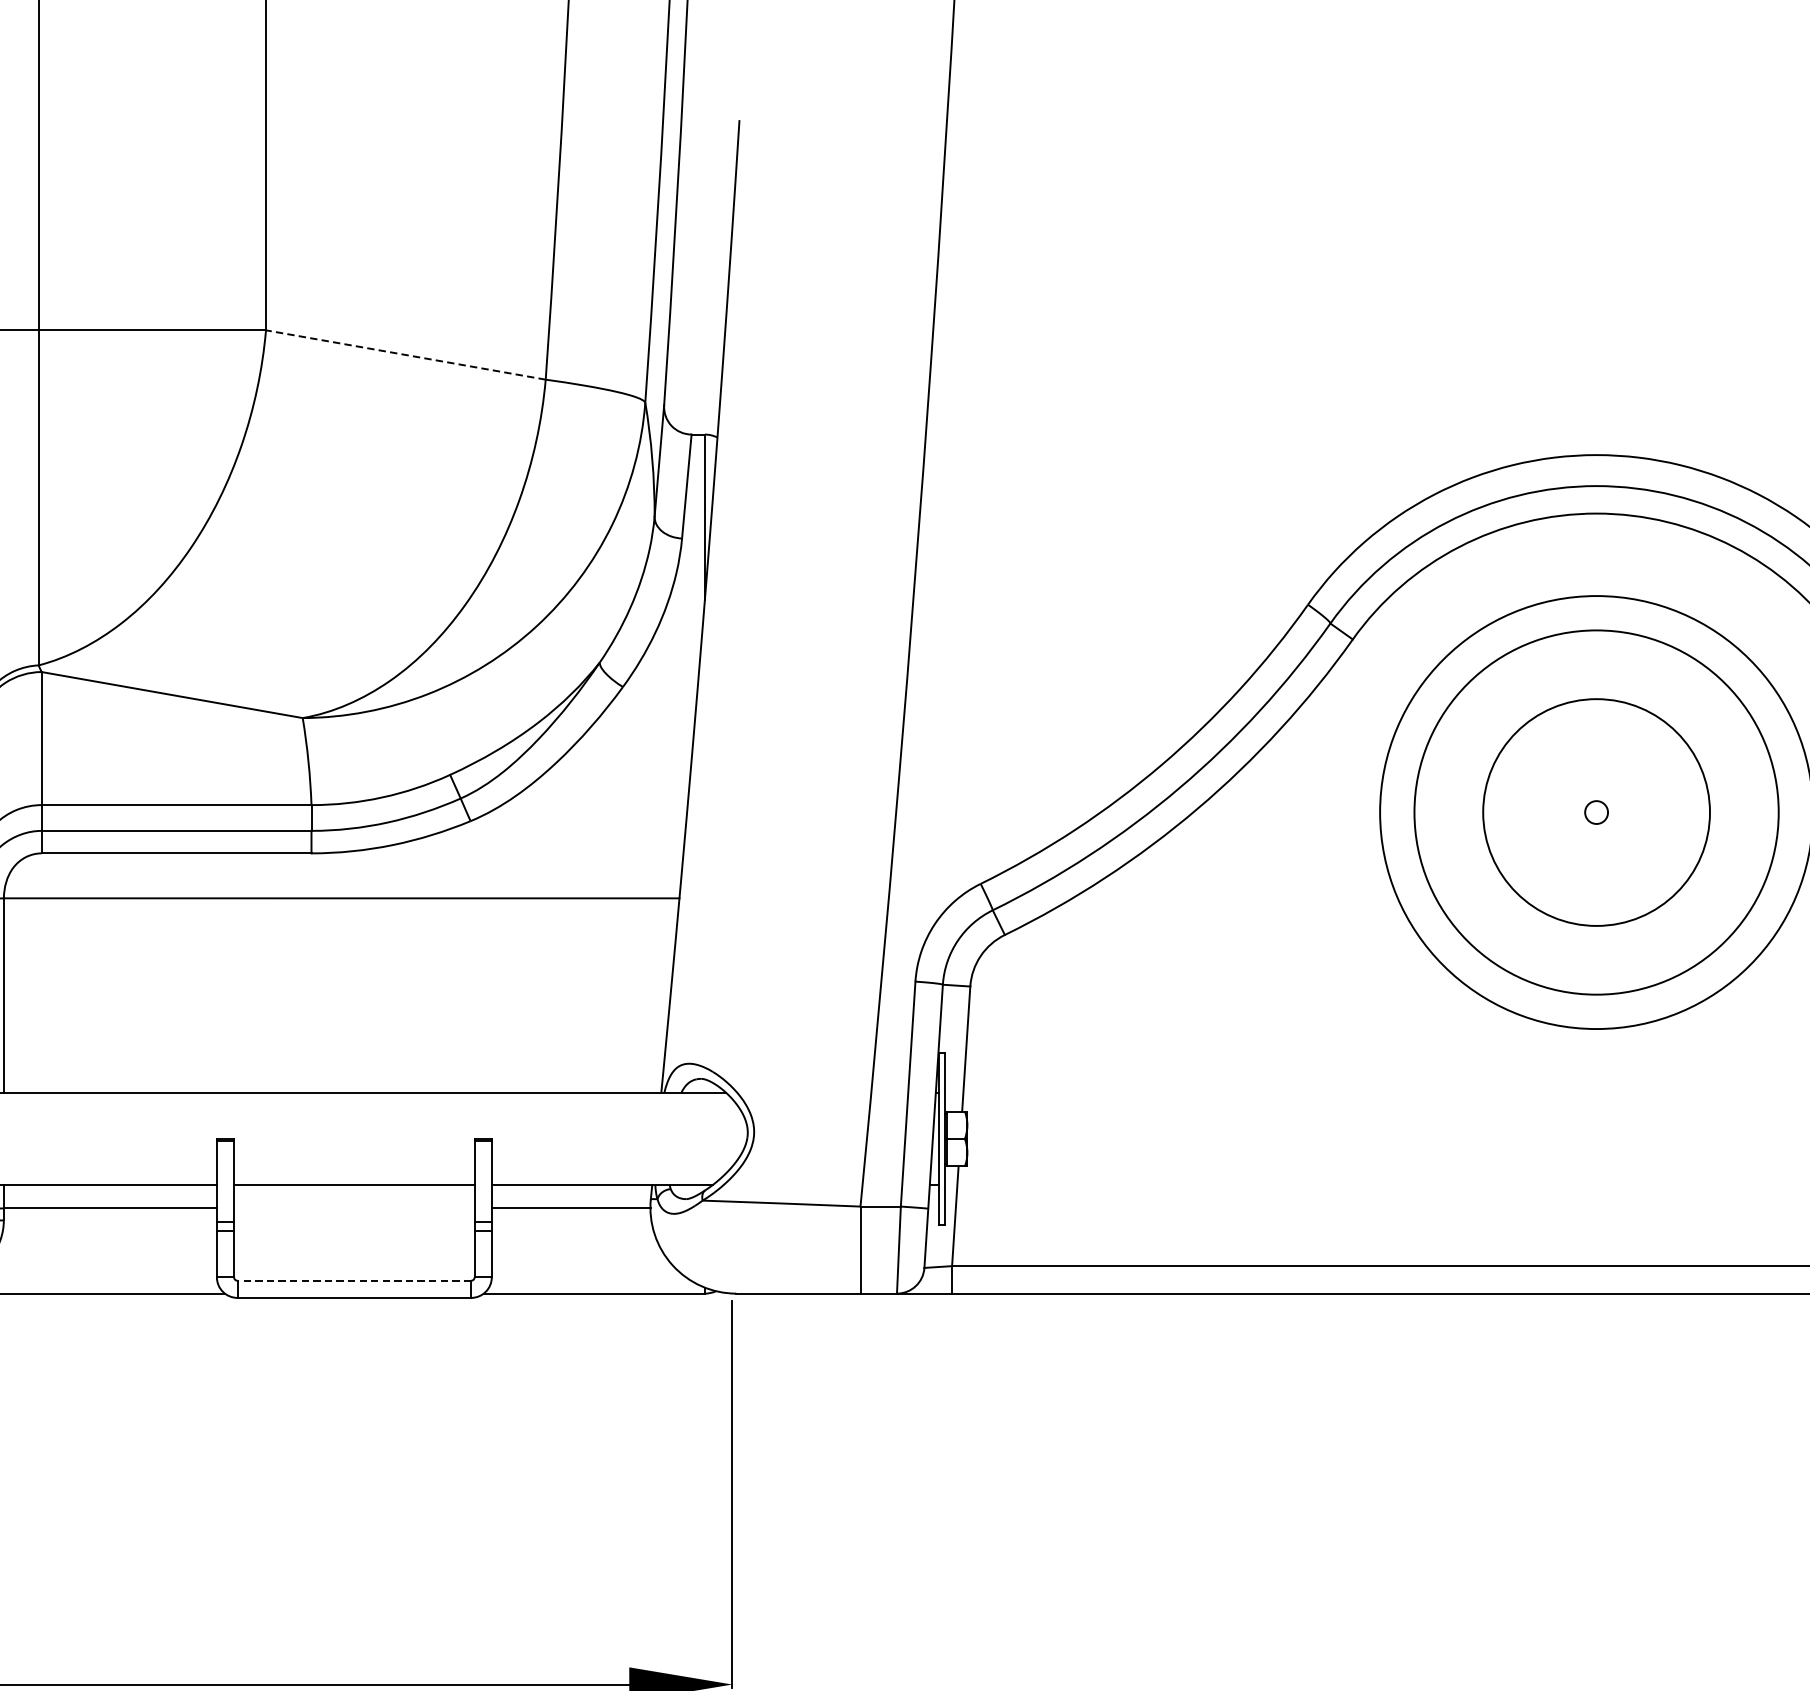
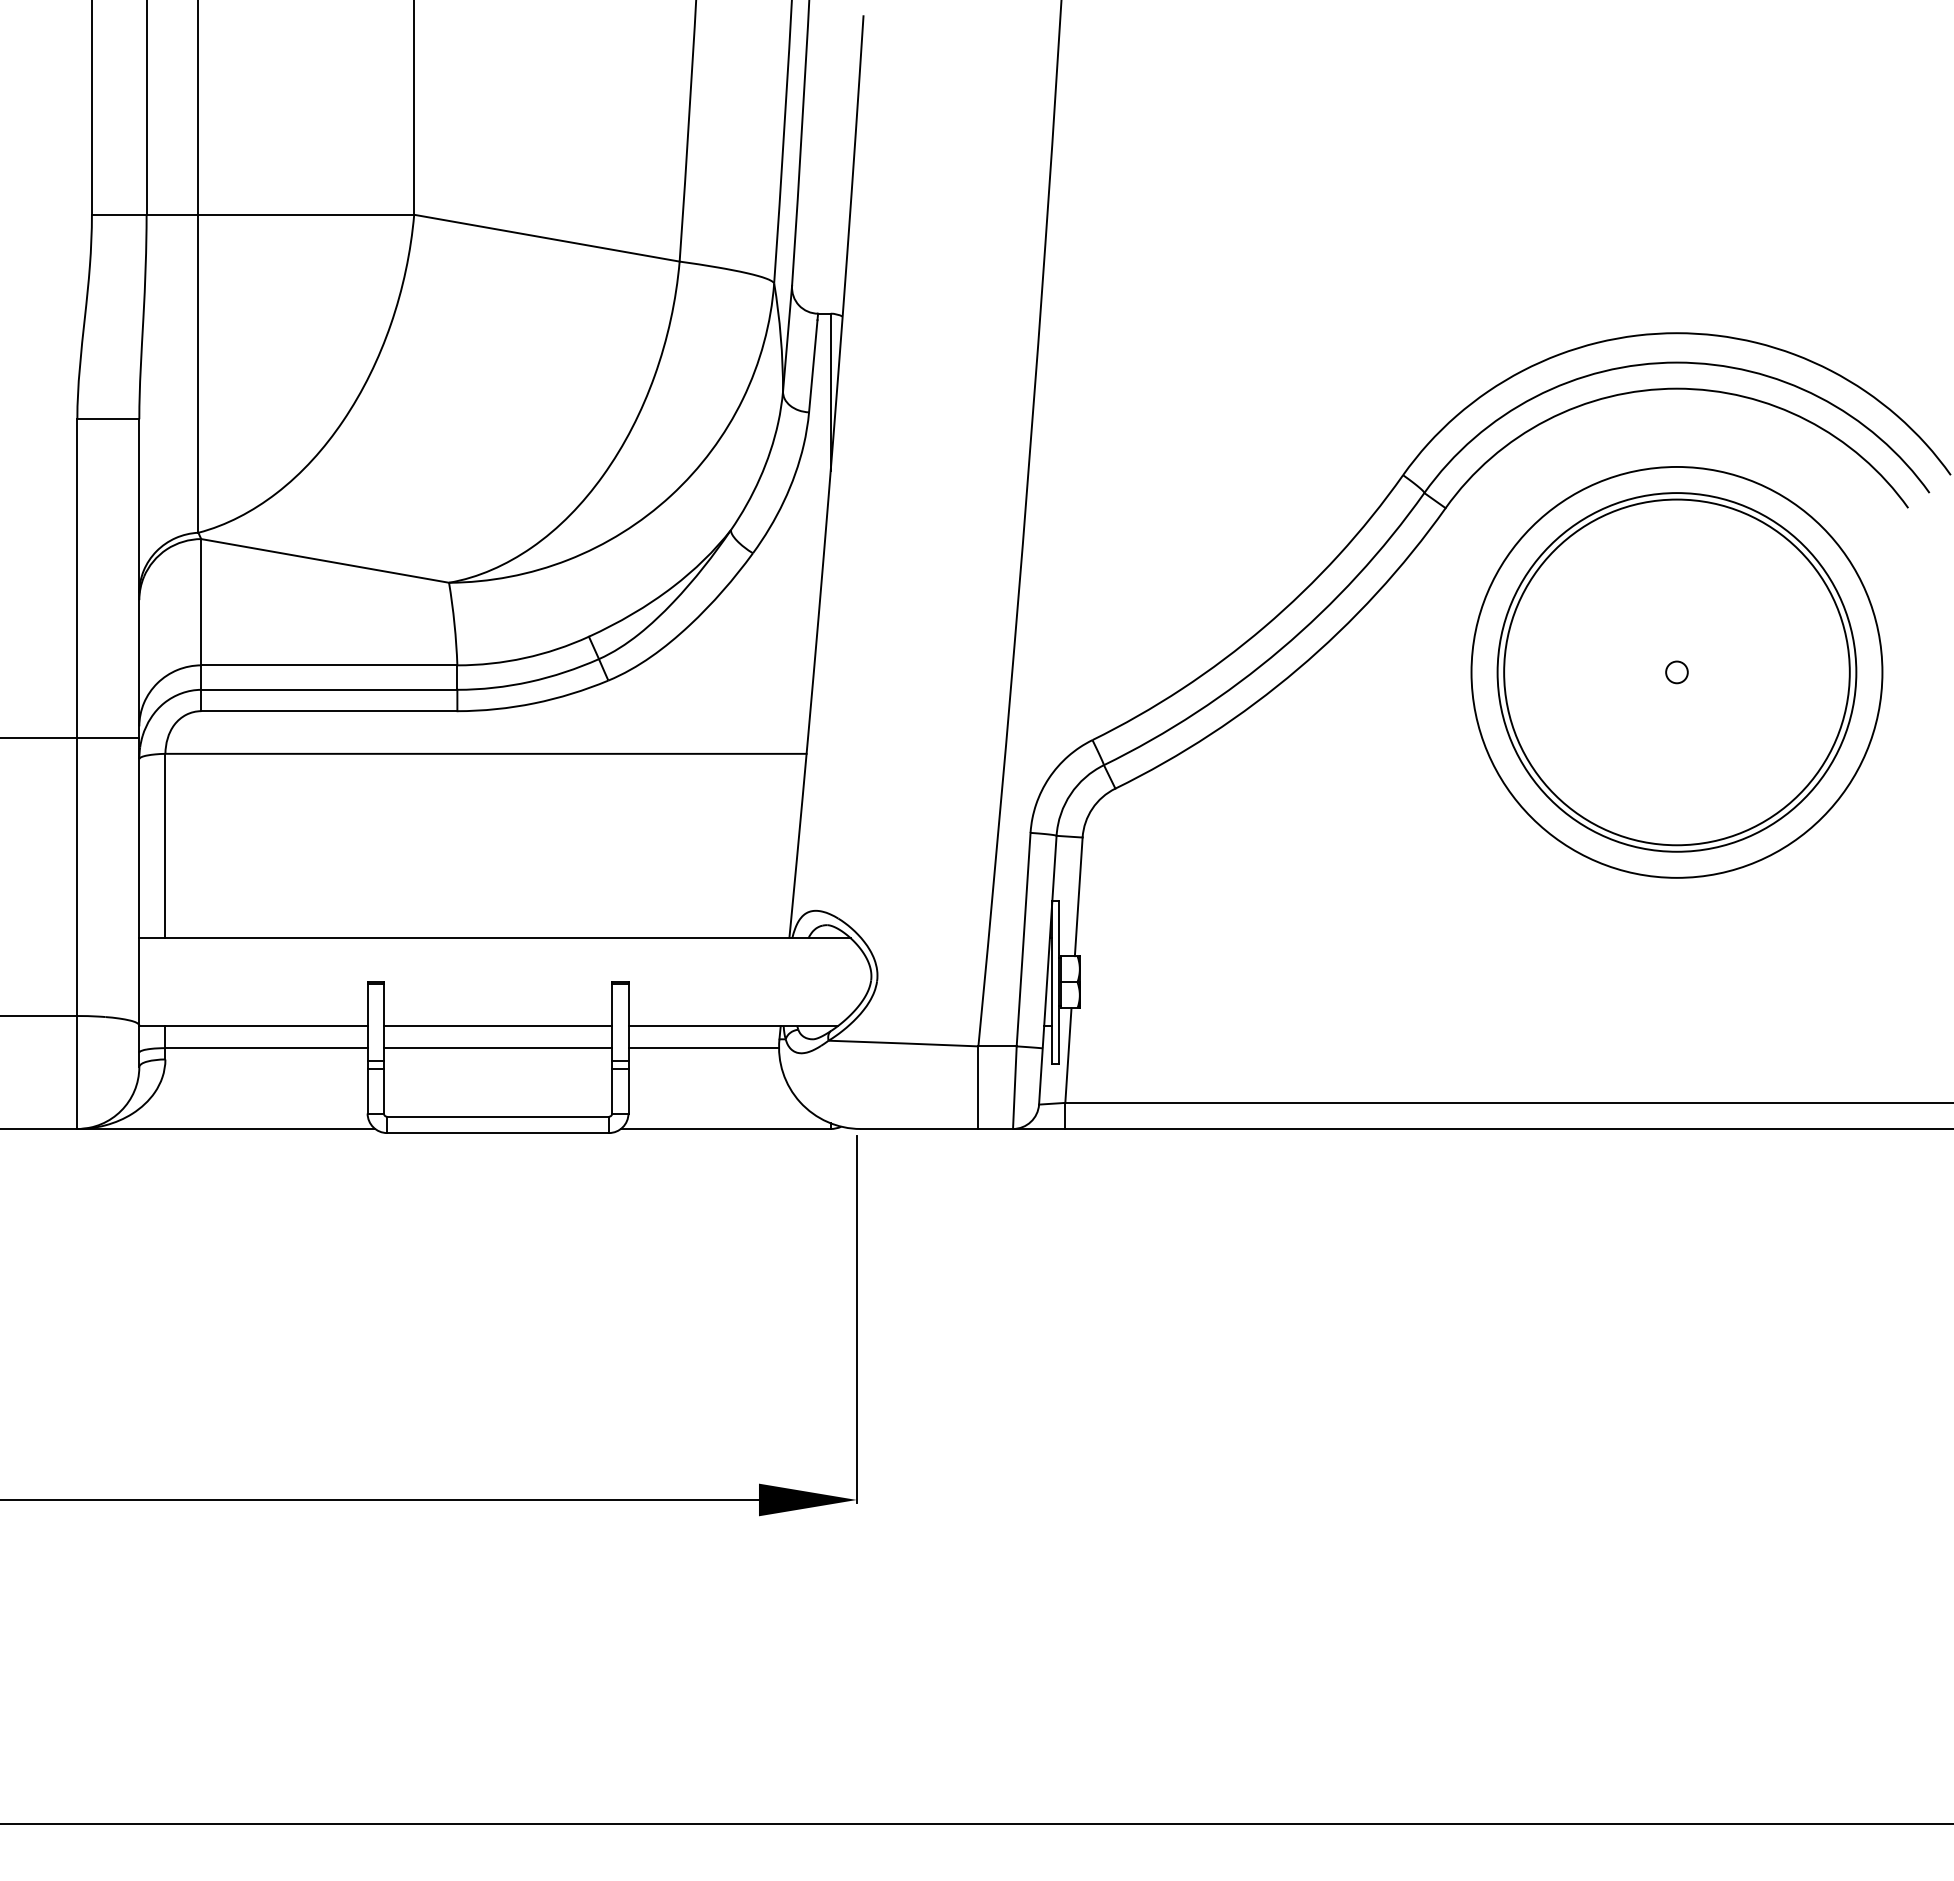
line: (405, 355) -> (546, 238), dashed -> solid
circle: (1596, 812) -> (1676, 672), size x1.67
line: (353, 1208) -> (497, 1048), added
line: (354, 1280) -> (498, 1116), dashed -> solid

